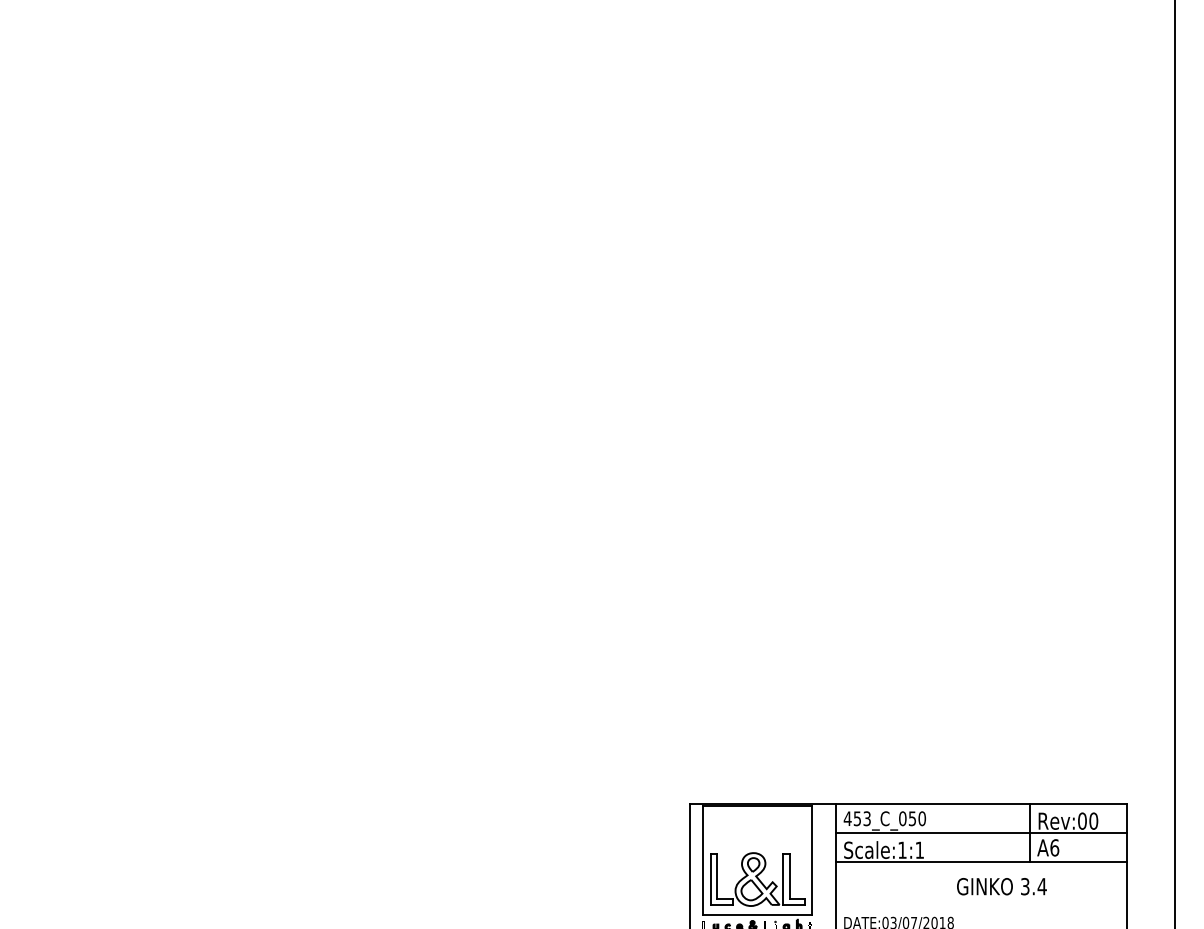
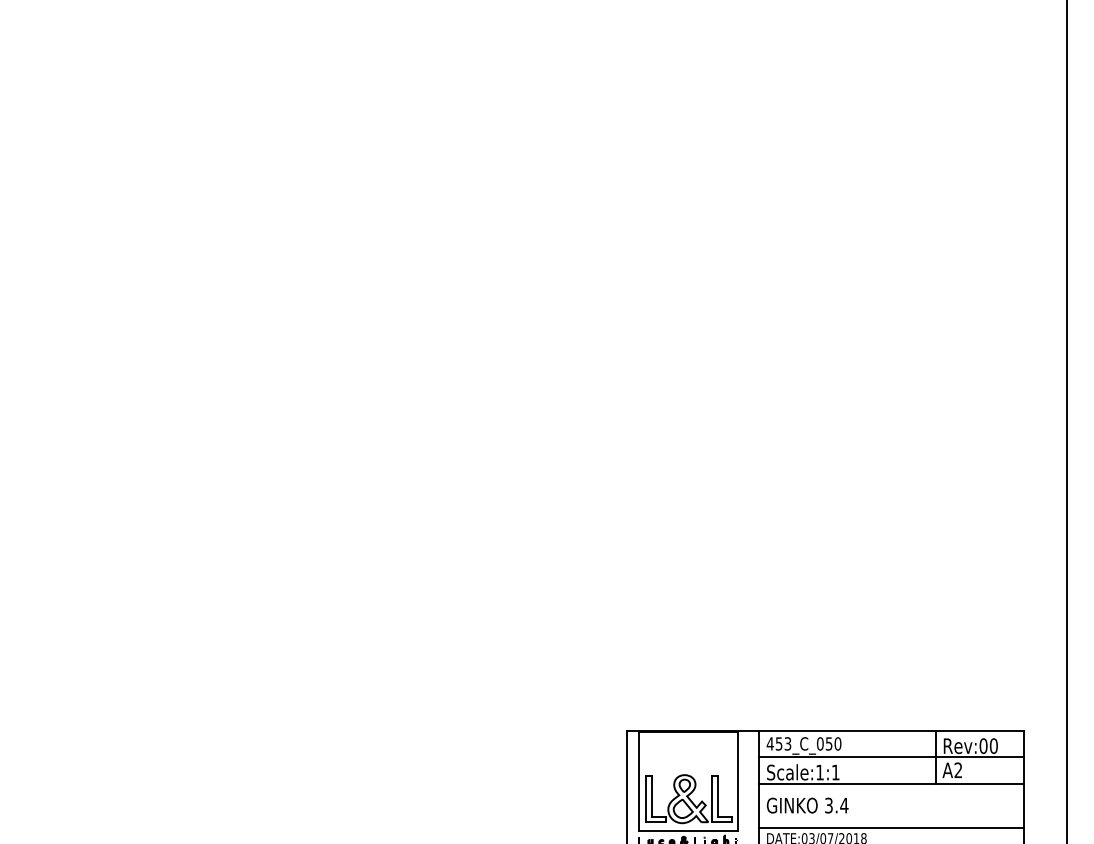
text: (1054, 847) -> (958, 770), A6 -> A2
text: (1001, 886) -> (807, 805), moved
line: (980, 910) -> (890, 827), added

